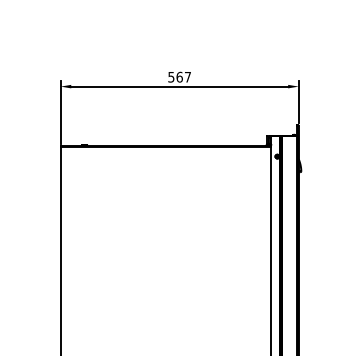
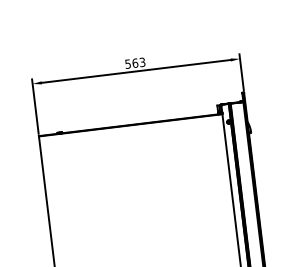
text: (187, 76) -> (142, 61), 567 -> 563

